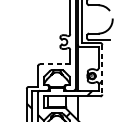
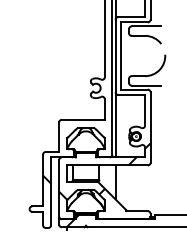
line: (54, 64) -> (82, 119), dashed -> solid
line: (102, 70) -> (150, 128), dashed -> solid

